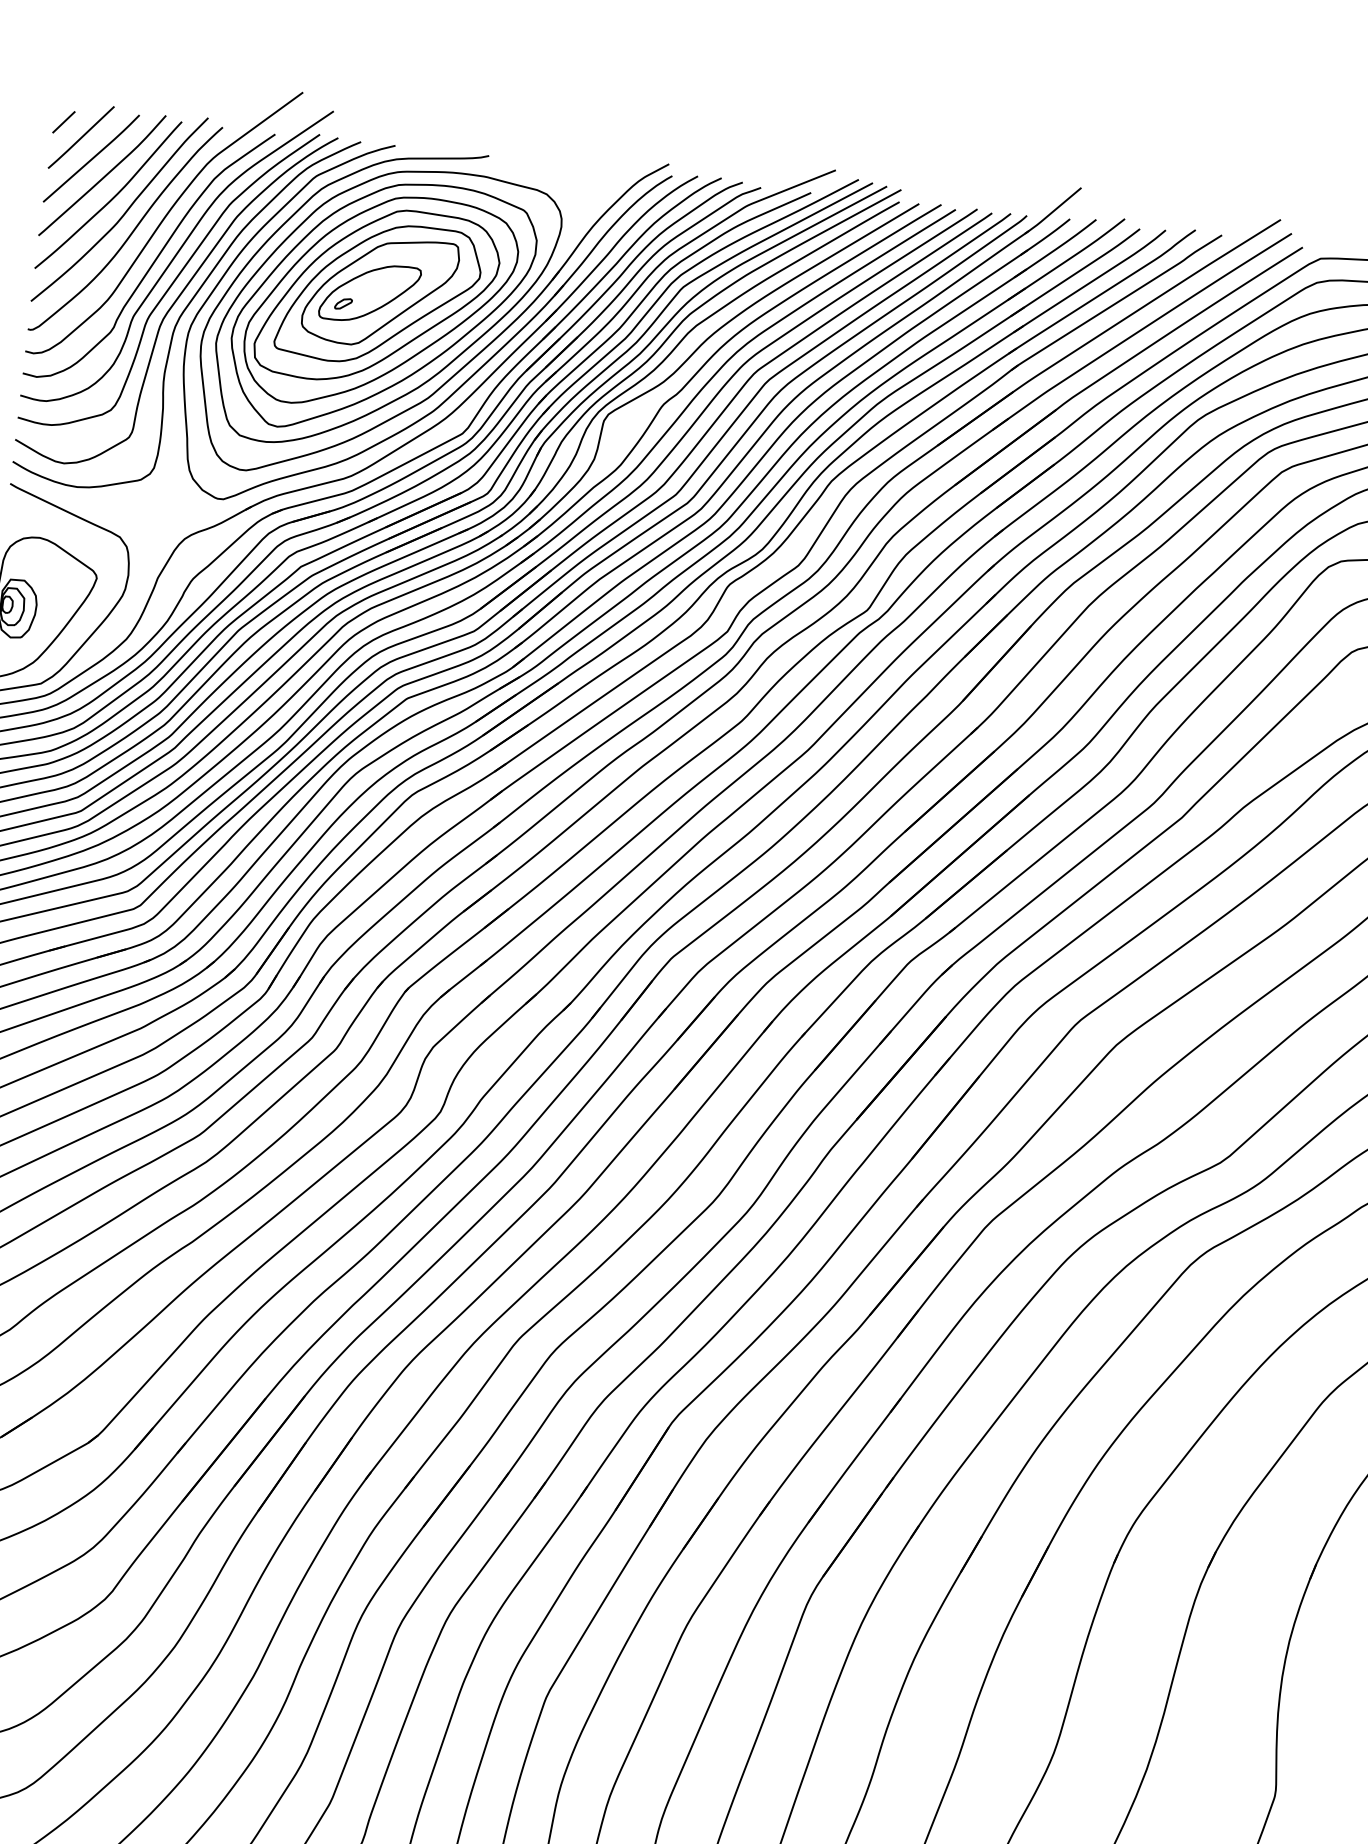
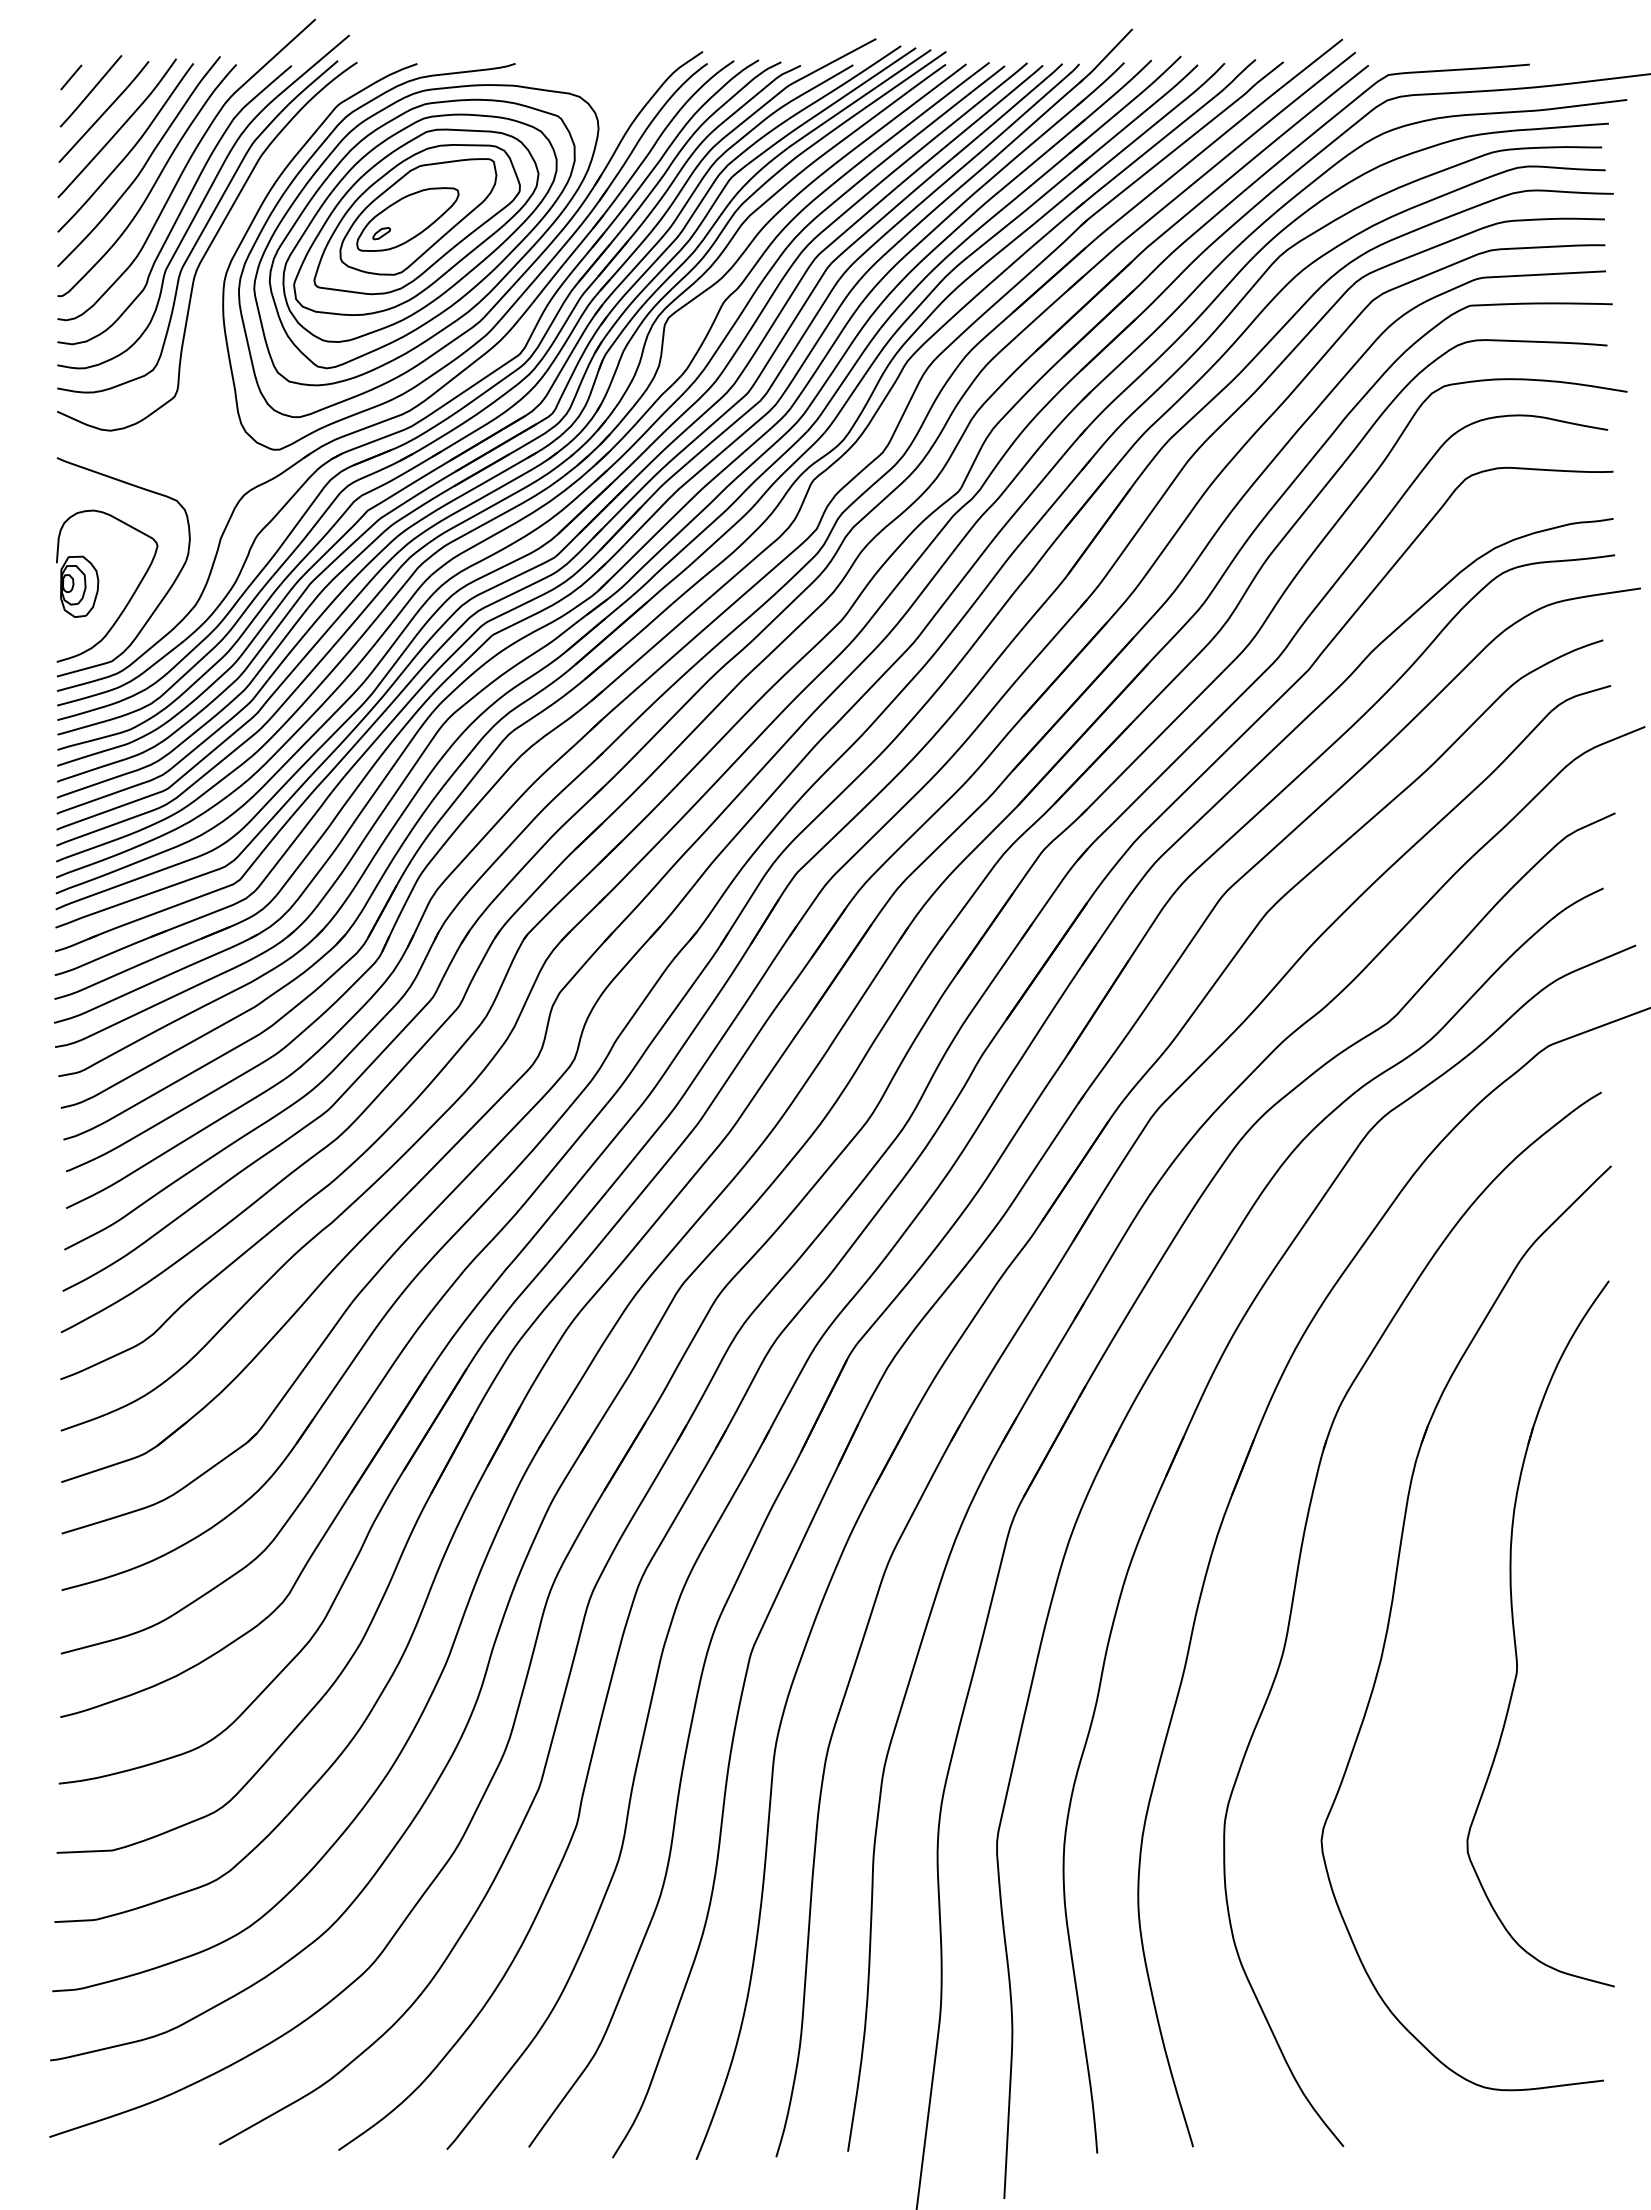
curve: (186, 309) -> (219, 257), removed

